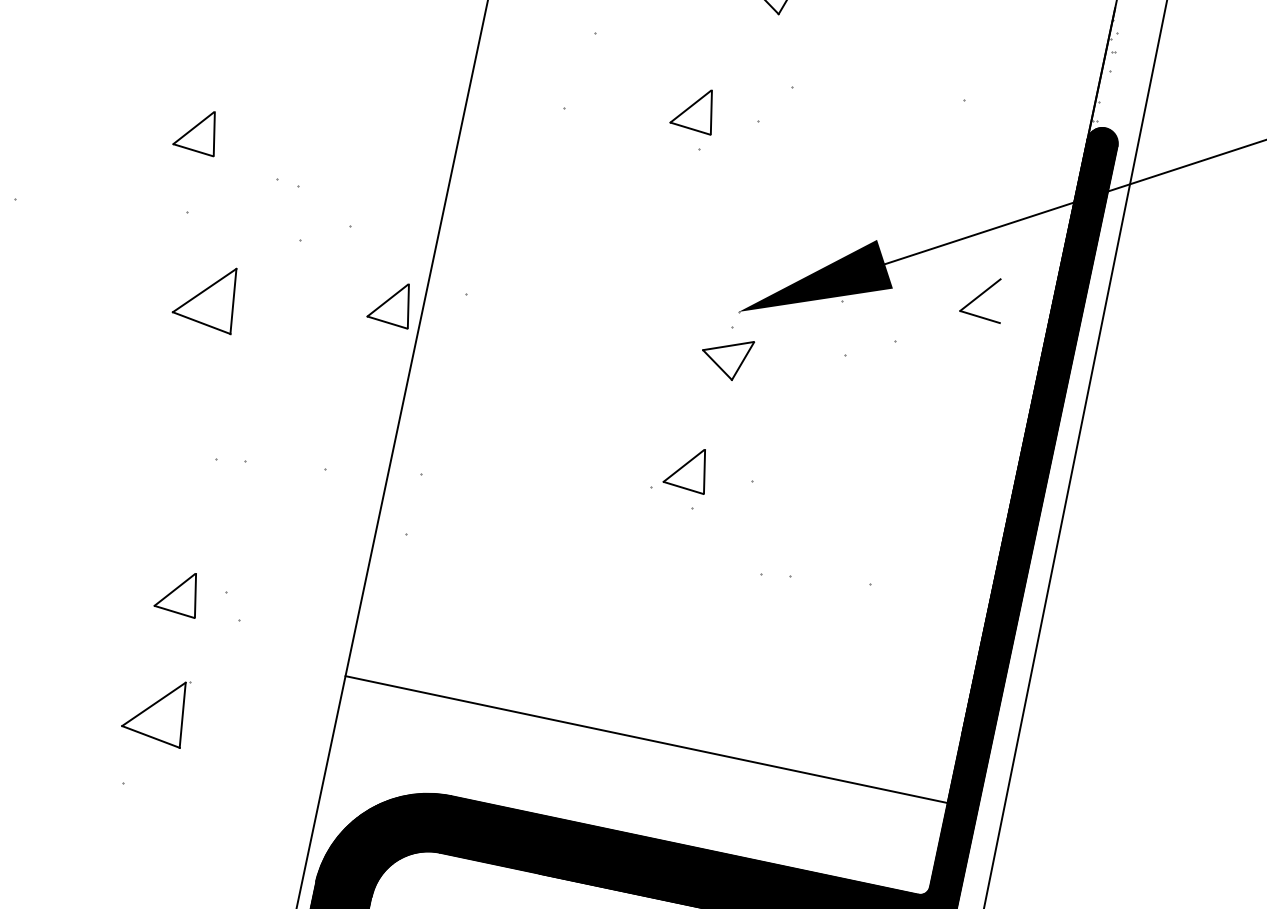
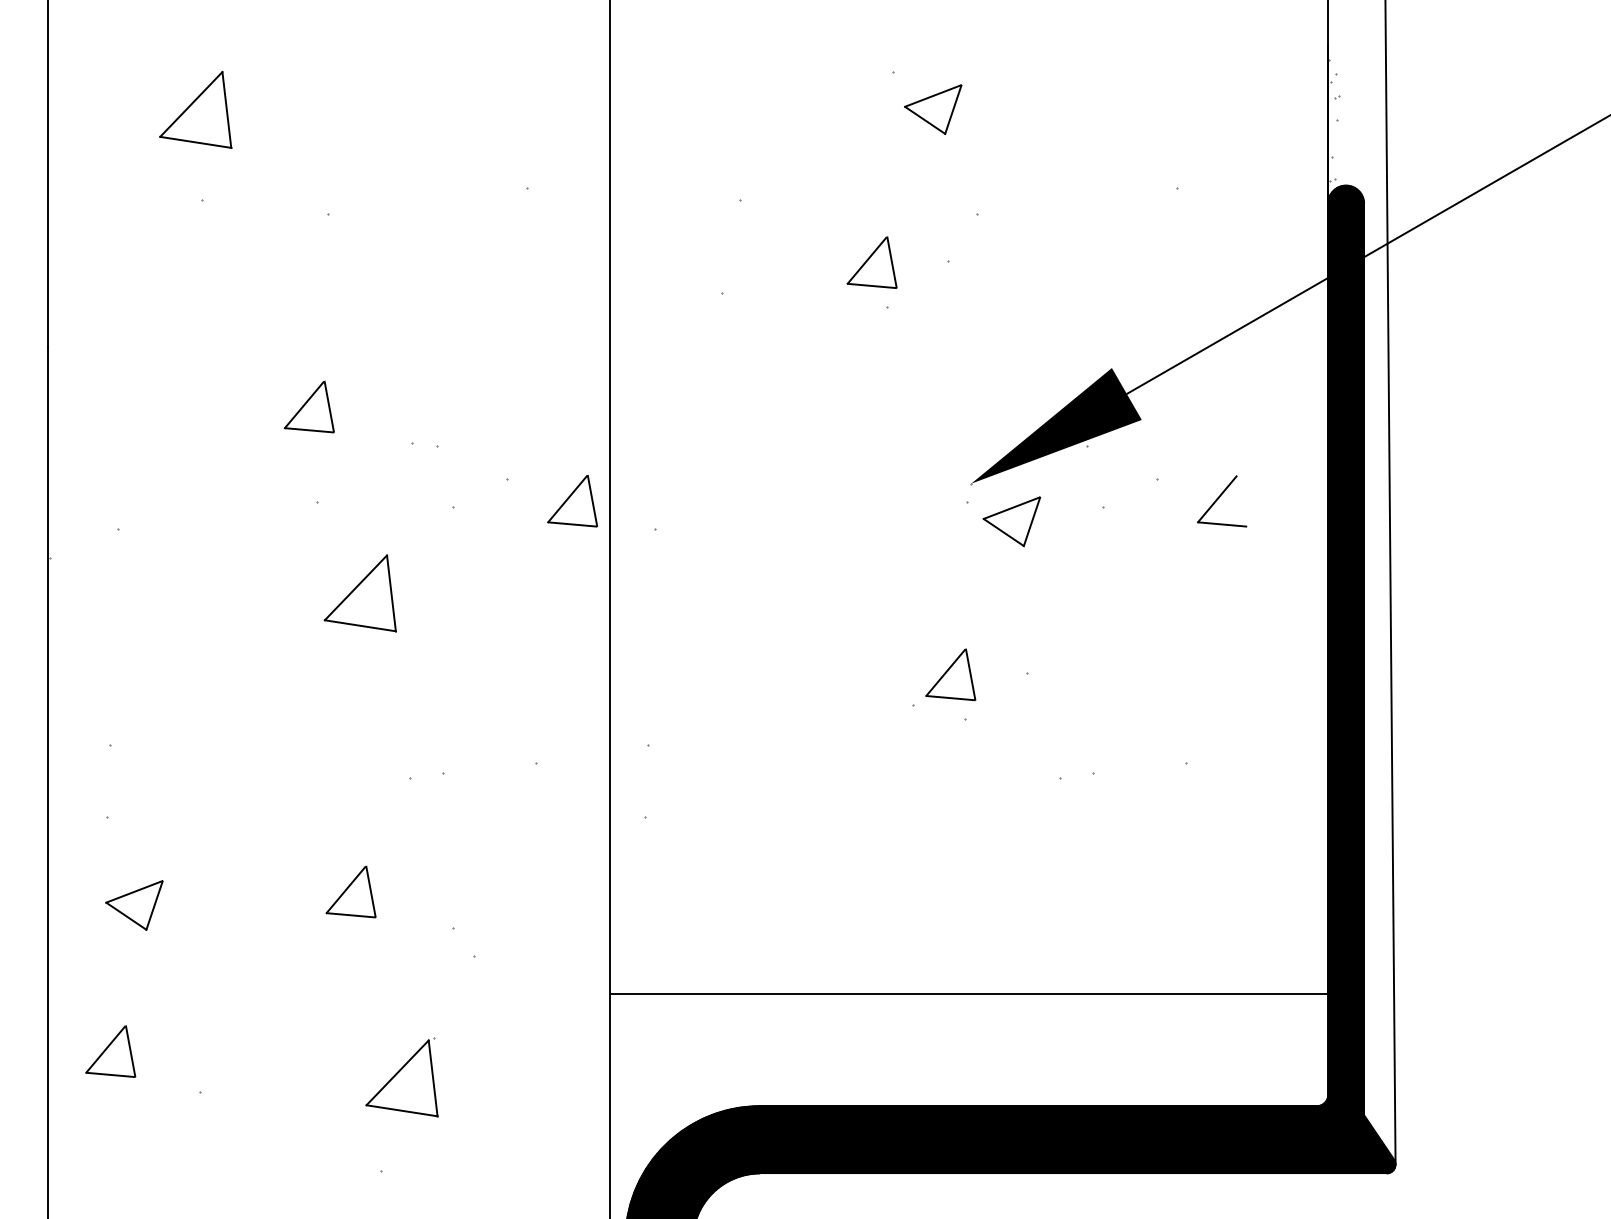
part: (984, 297) -> (1222, 501), moved
part: (391, 303) -> (572, 501), moved
part: (725, 357) -> (1011, 521), moved
part: (178, 591) -> (350, 891), moved

